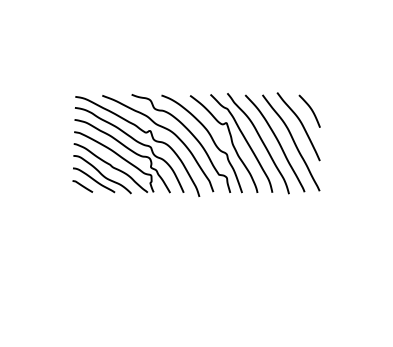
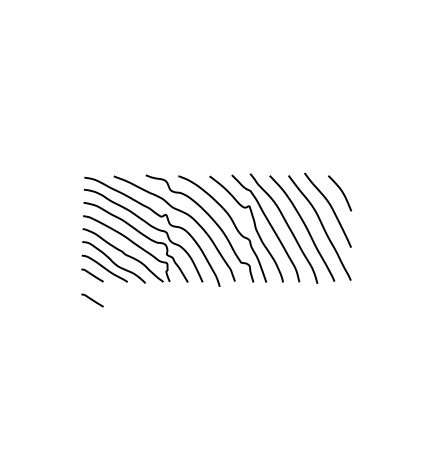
line: (82, 209) -> (92, 300), added

